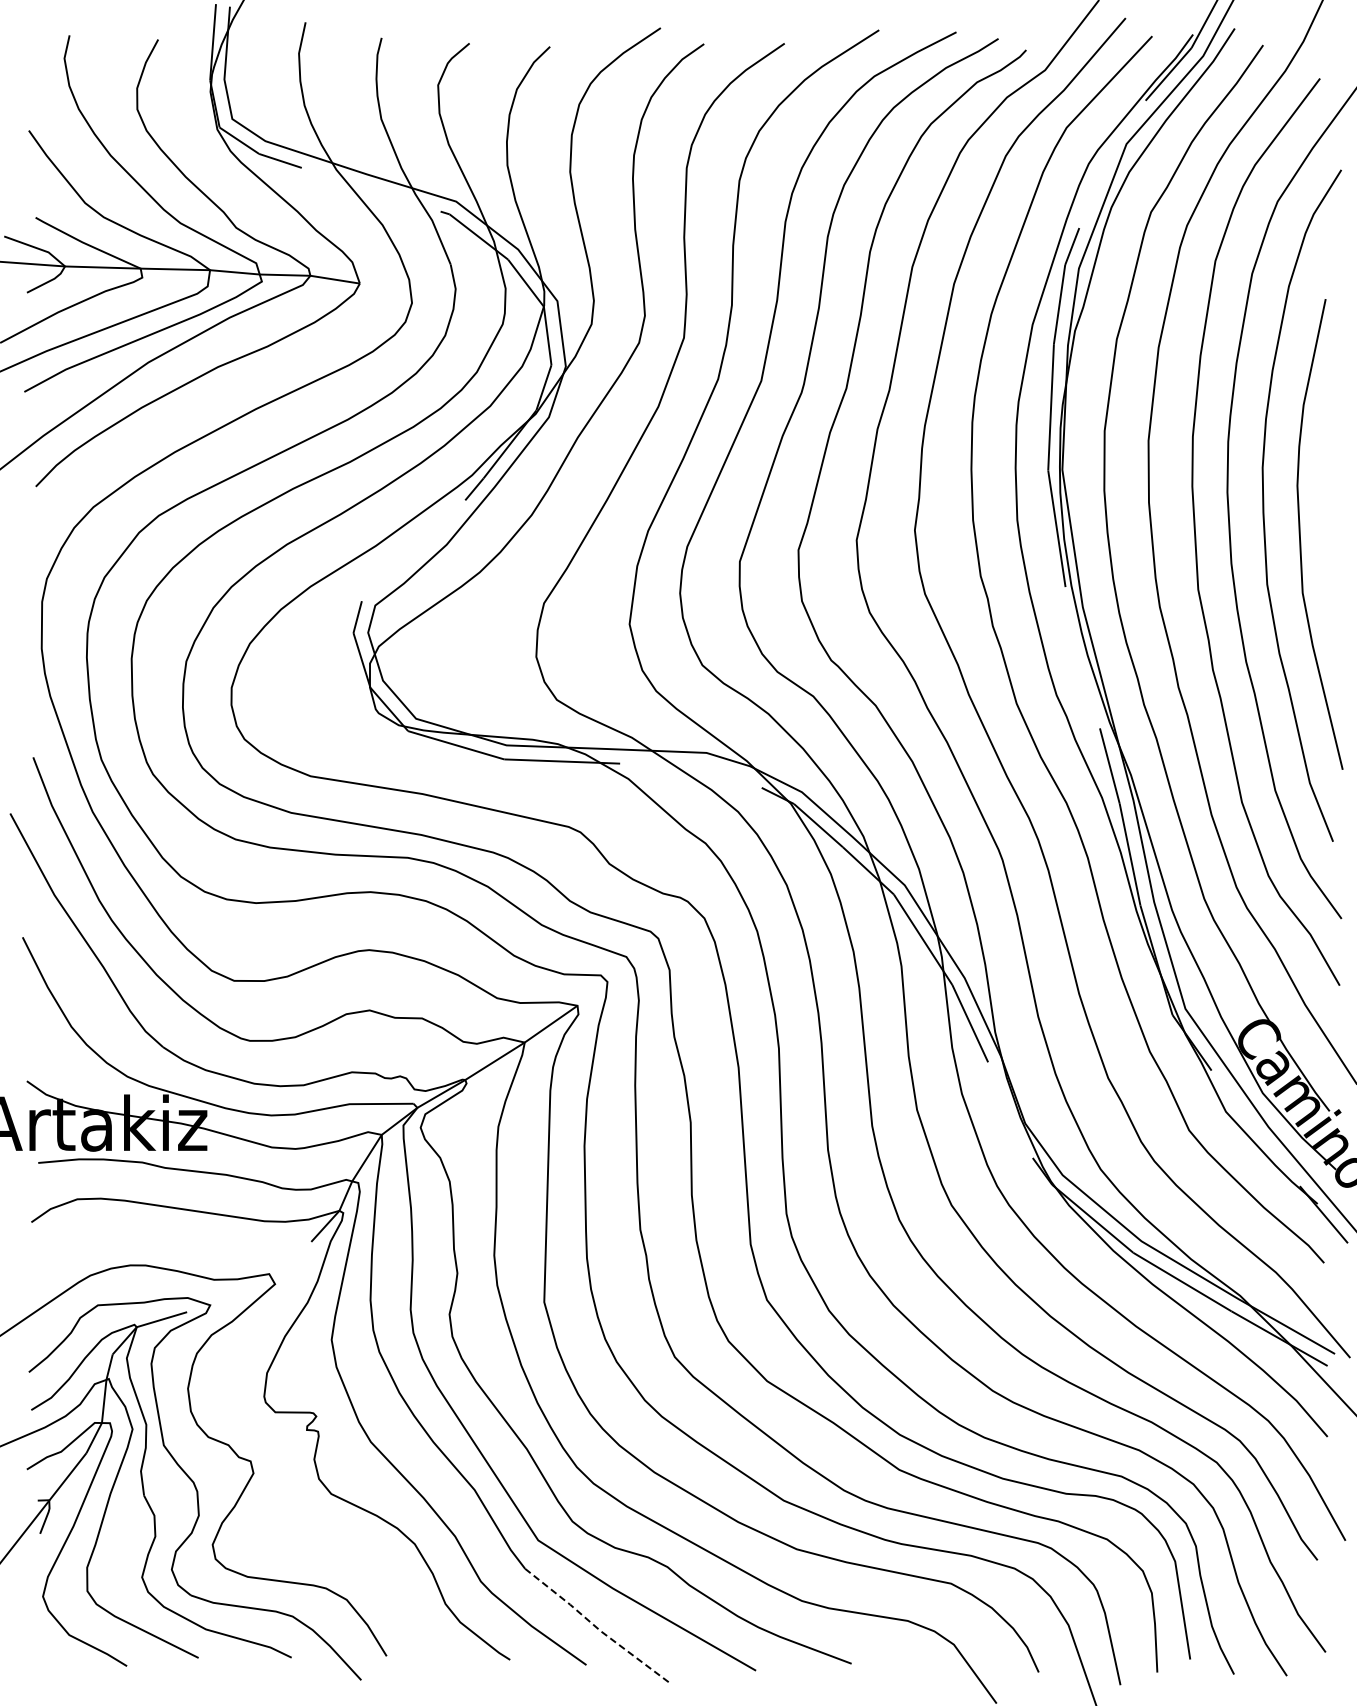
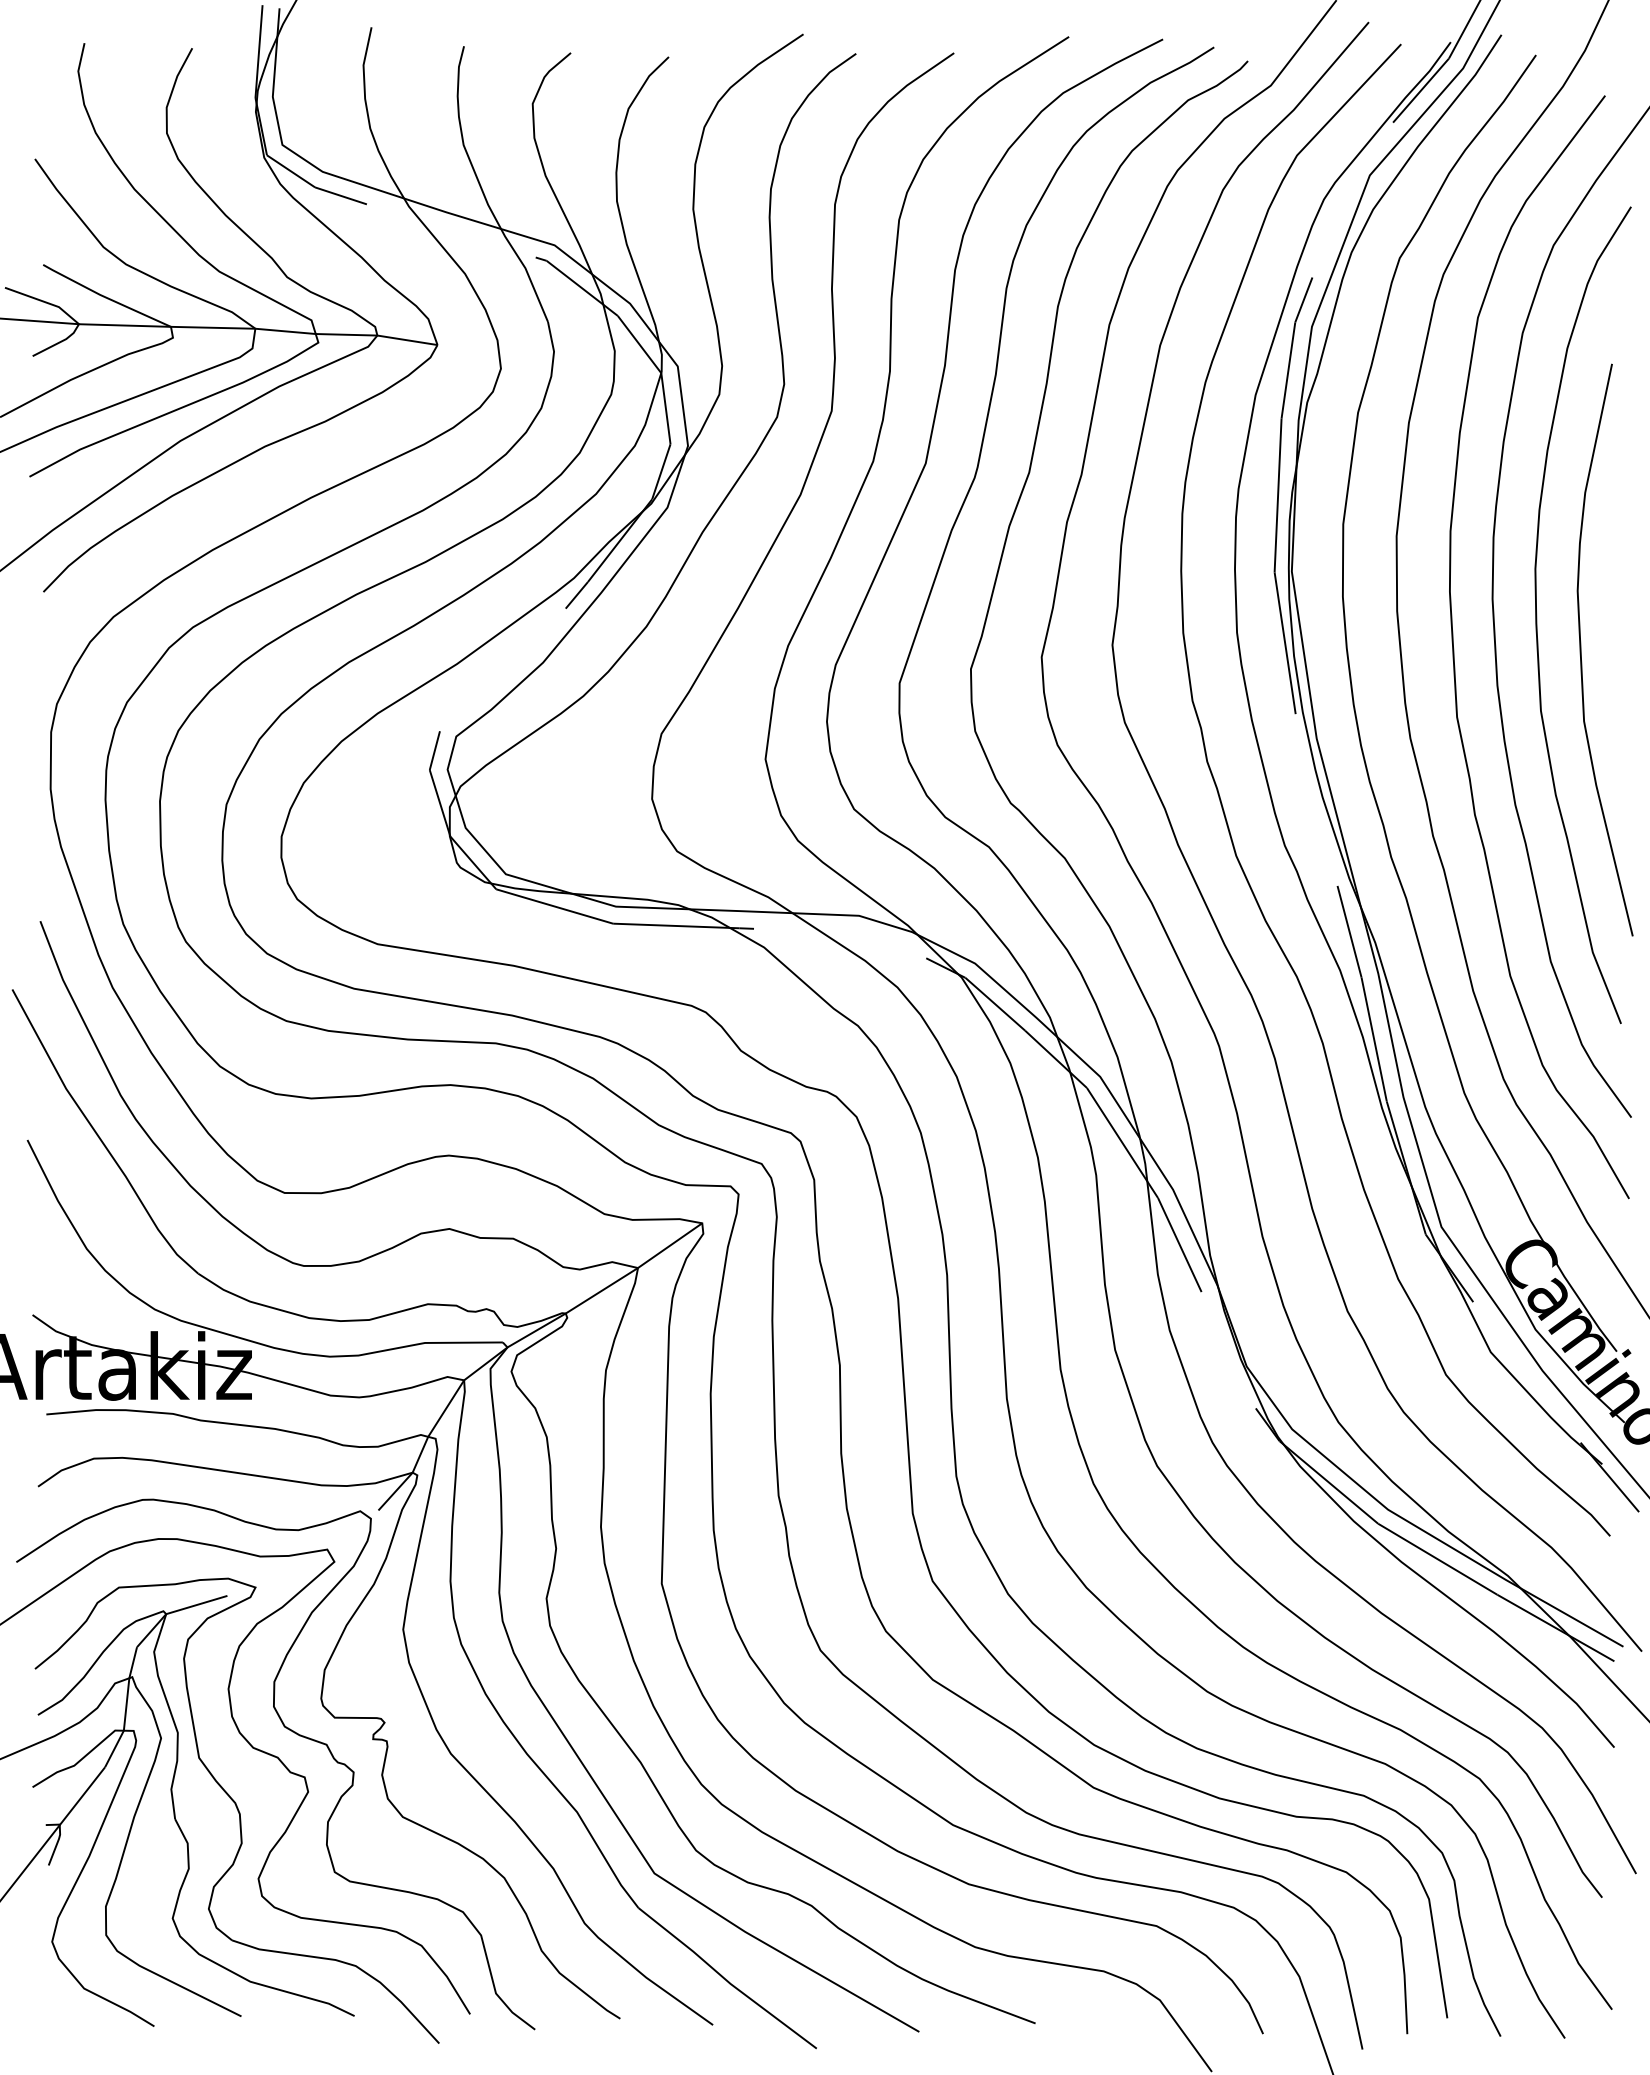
curve: (243, 1426) -> (295, 1734), added
line: (597, 1628) -> (726, 1980), dashed -> solid

